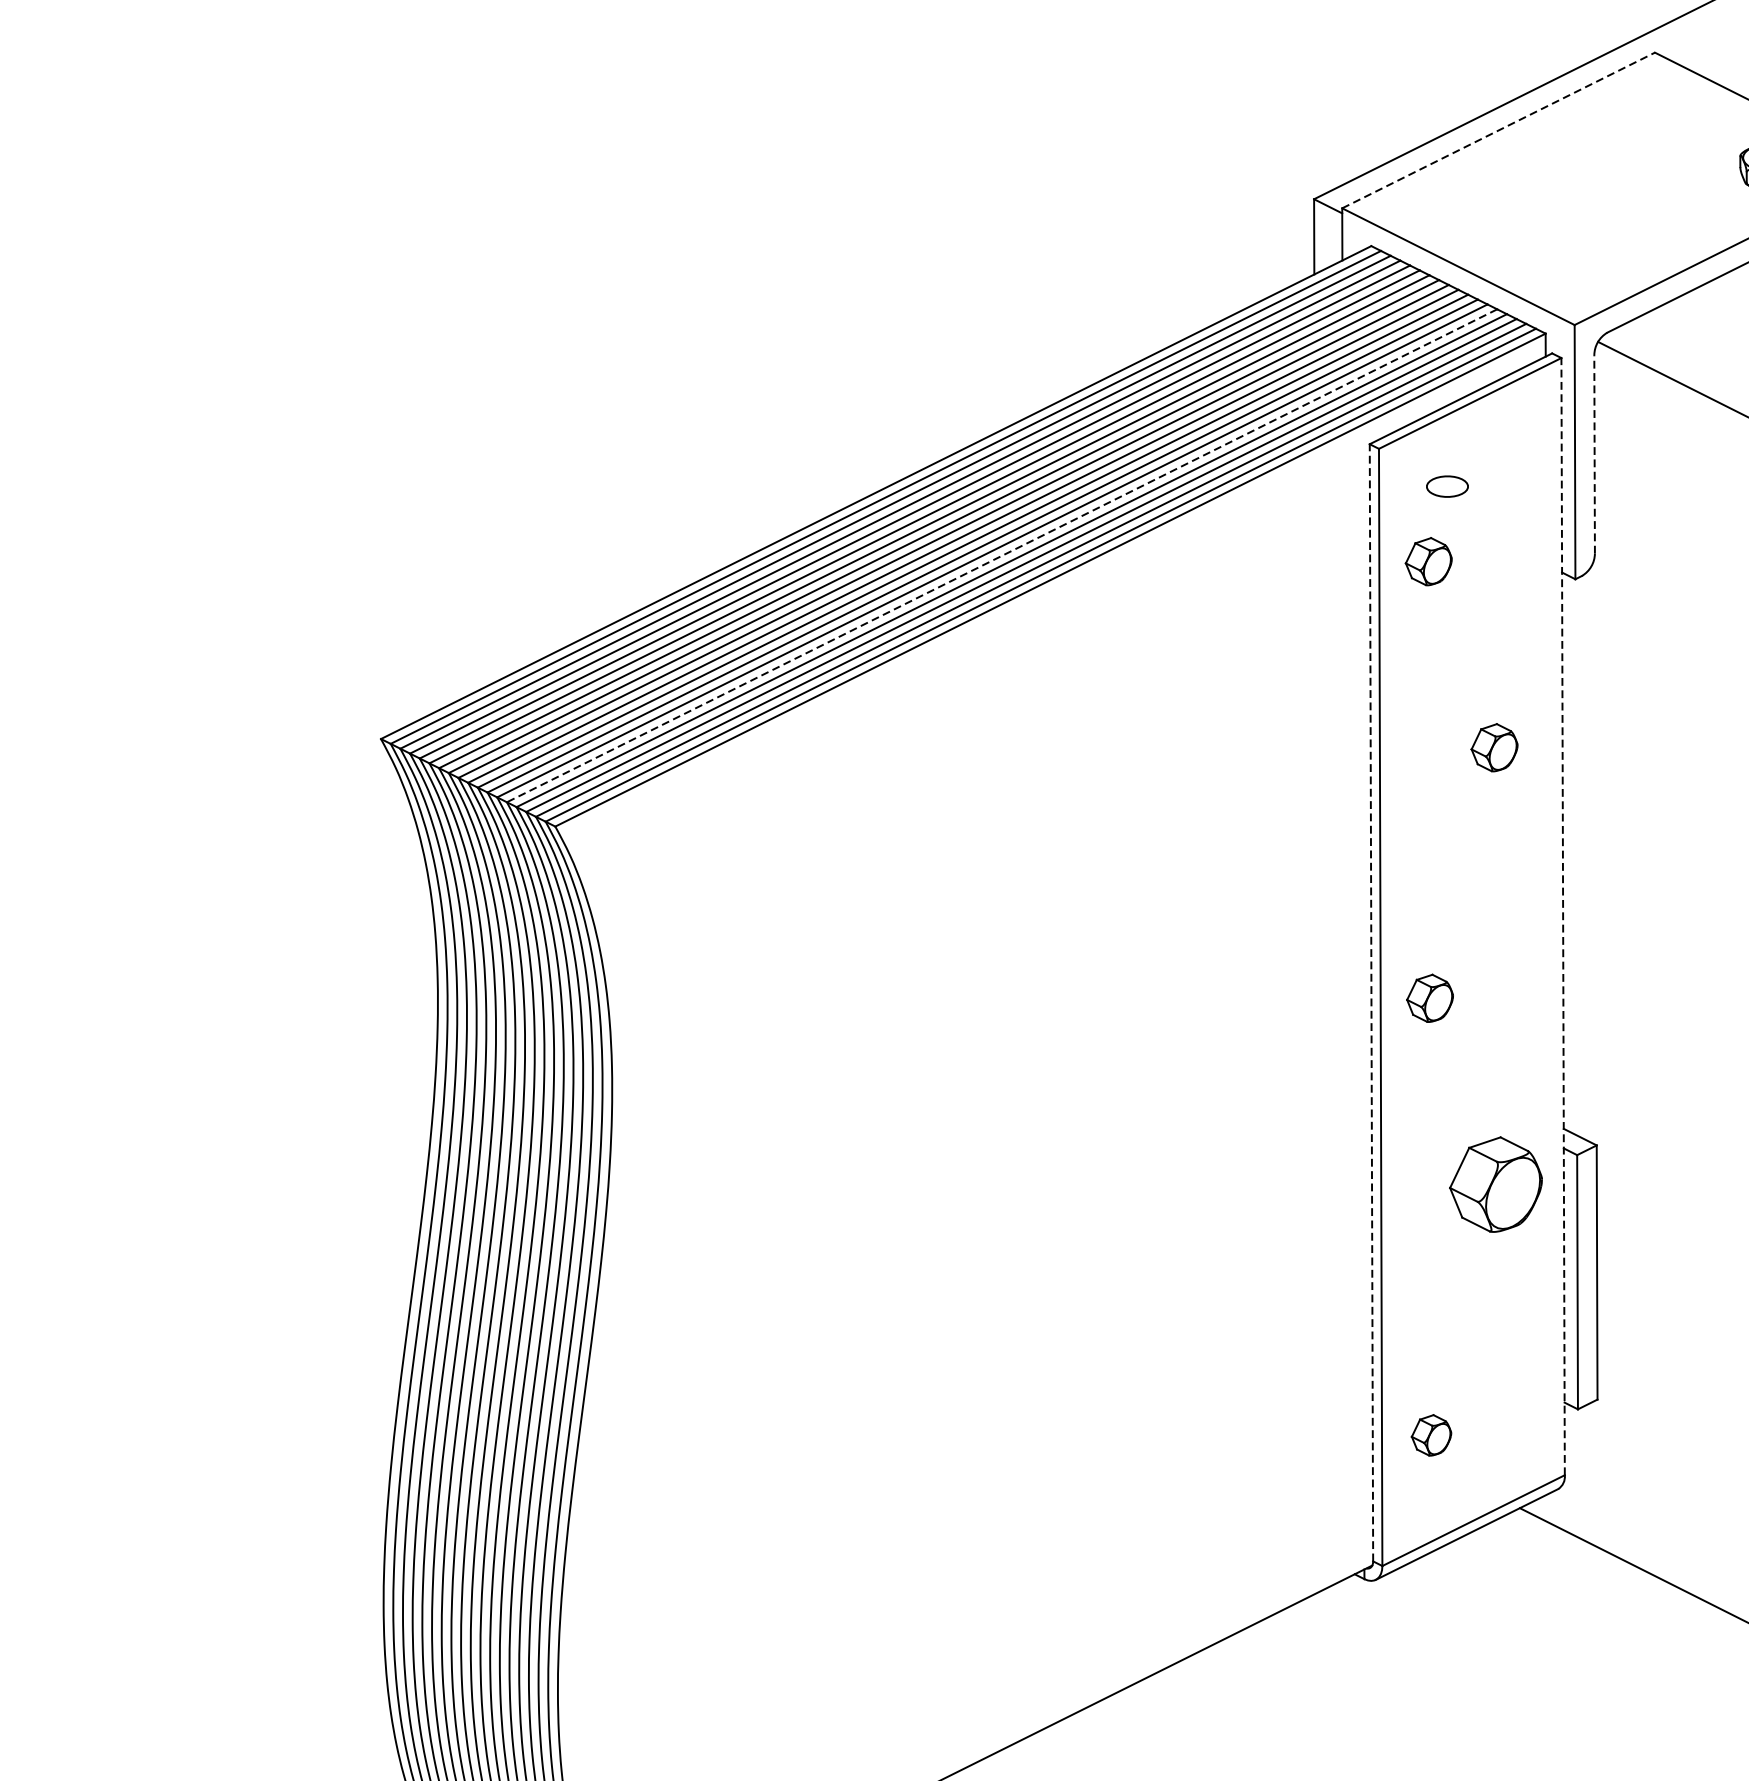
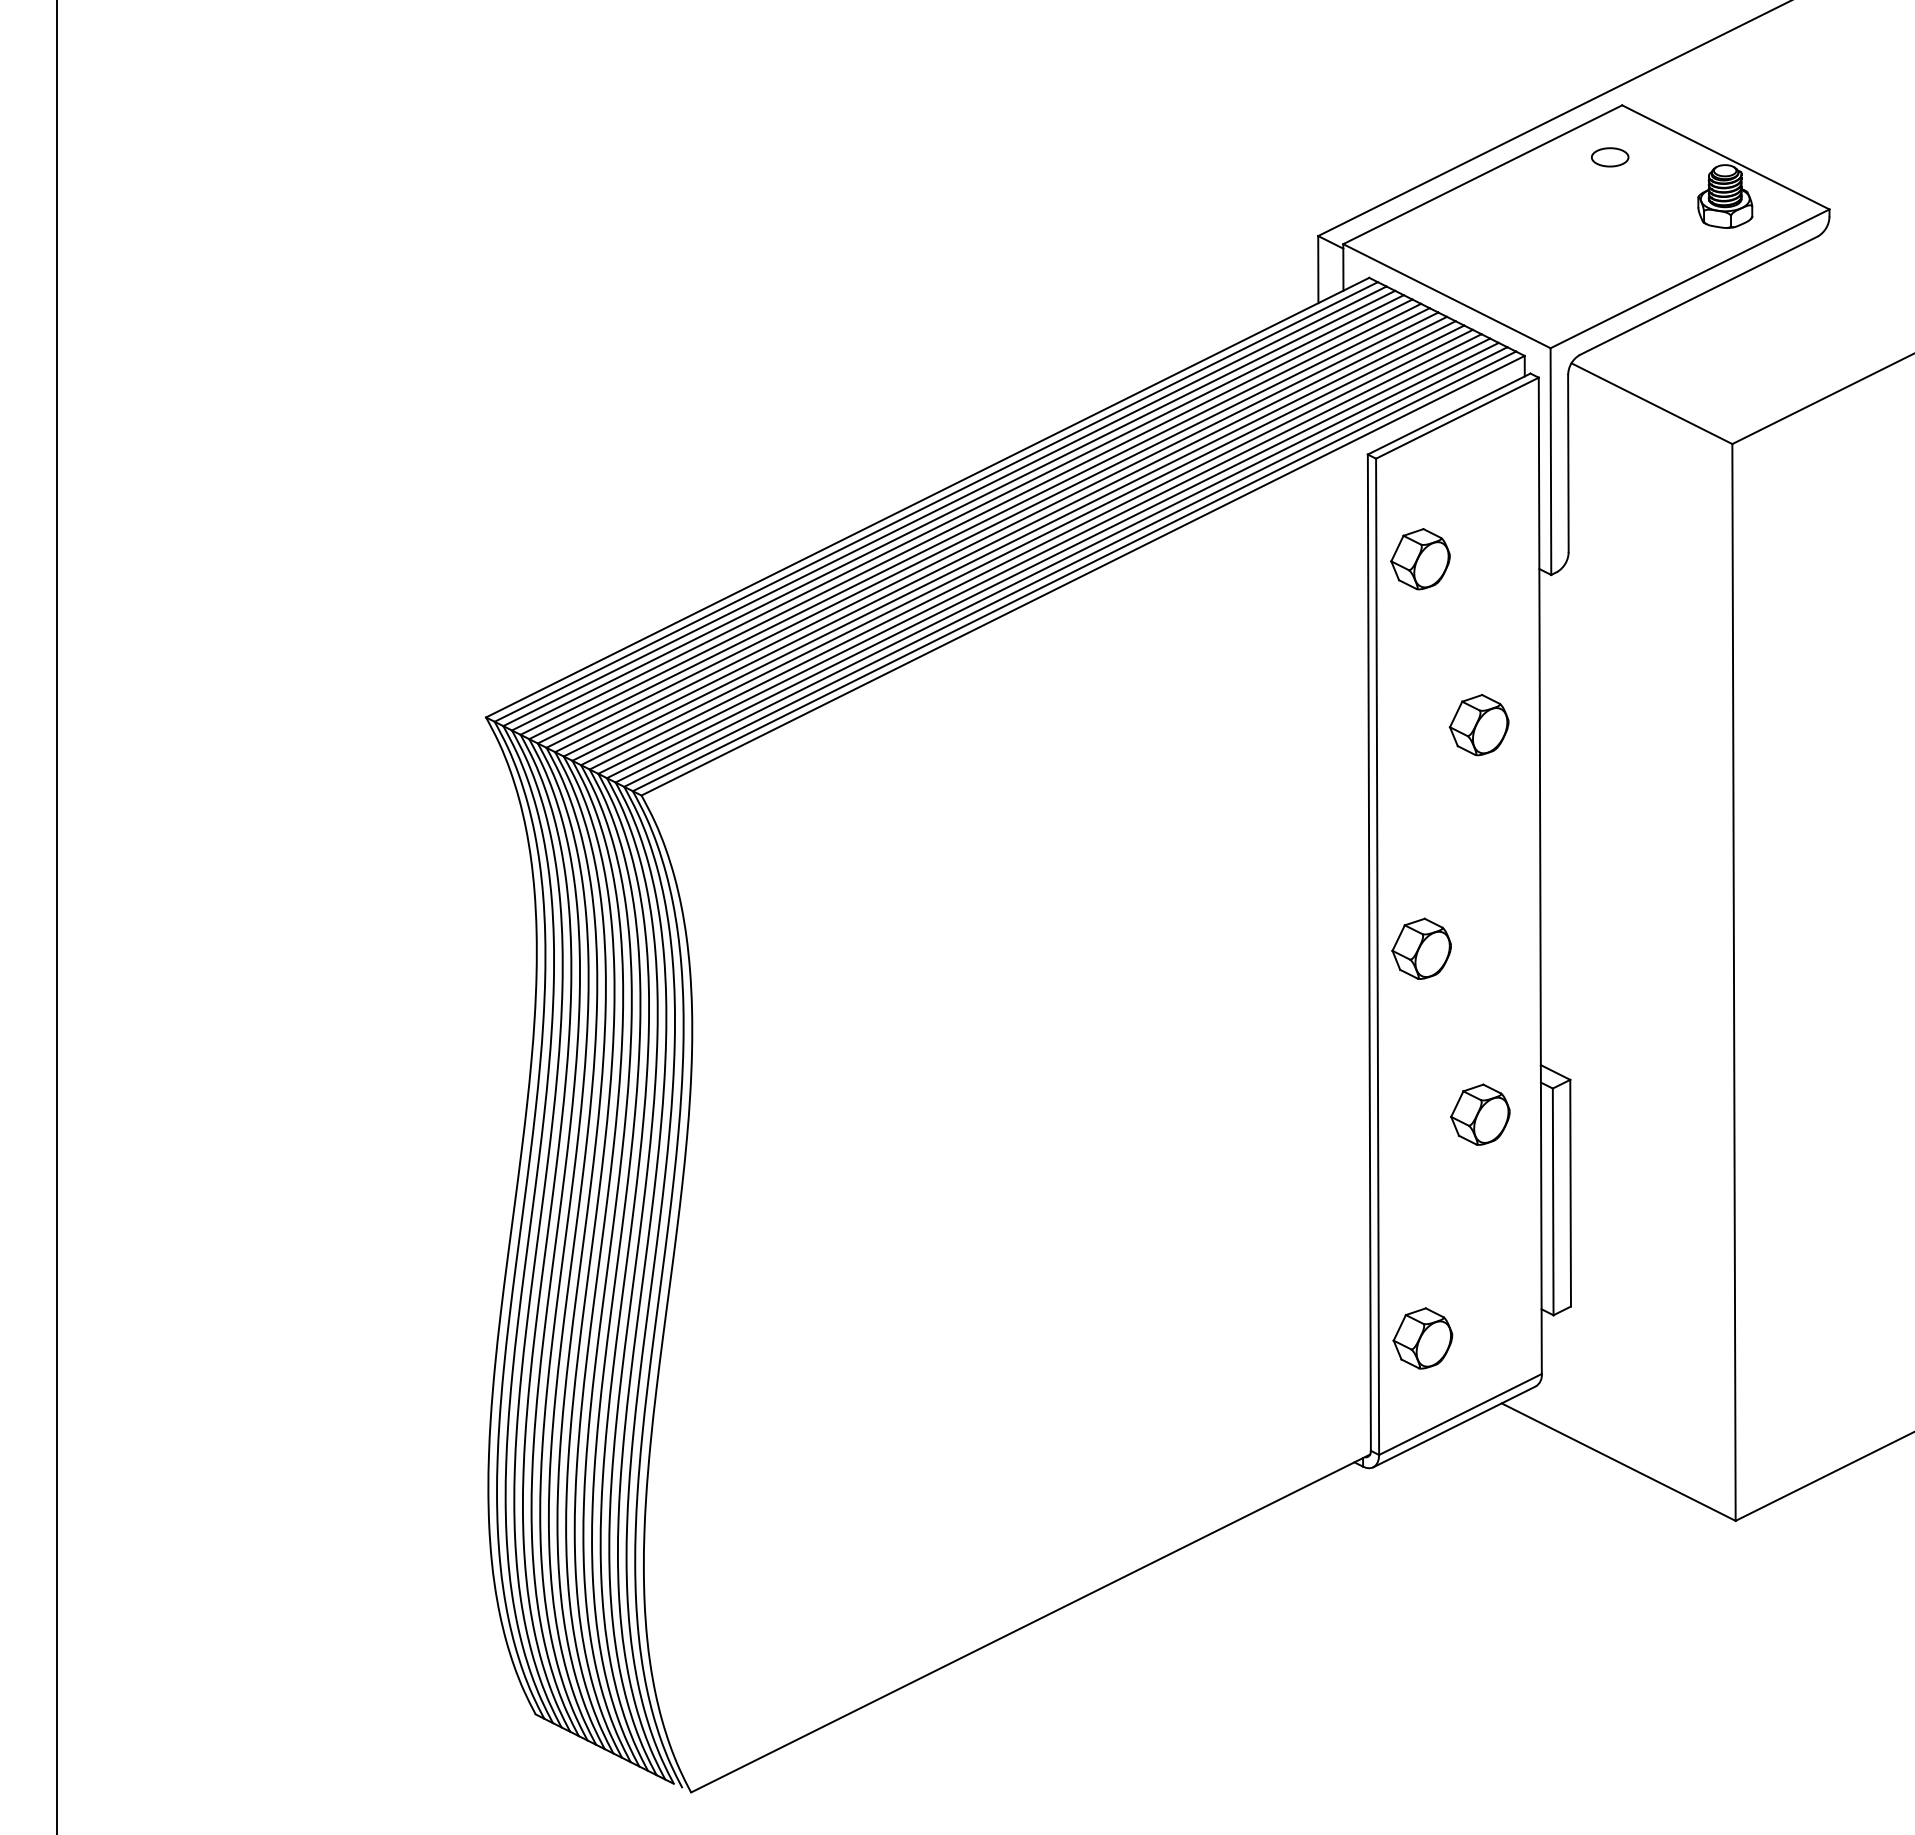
line: (1498, 130) -> (1482, 174), dashed -> solid
line: (1594, 454) -> (1568, 463), dashed -> solid
part: (1447, 486) -> (1610, 157), moved
line: (1001, 556) -> (1039, 554), dashed -> solid
part: (1428, 561) -> (1420, 559), size x1.43
part: (1493, 748) -> (1478, 725), size x1.43
line: (1563, 916) -> (1540, 875), dashed -> solid
part: (1429, 998) -> (1421, 948), size x1.43
line: (1371, 1002) -> (1369, 952), dashed -> solid
part: (1496, 1184) -> (1480, 1114), size x0.71
part: (1431, 1435) -> (1422, 1338), size x1.67

